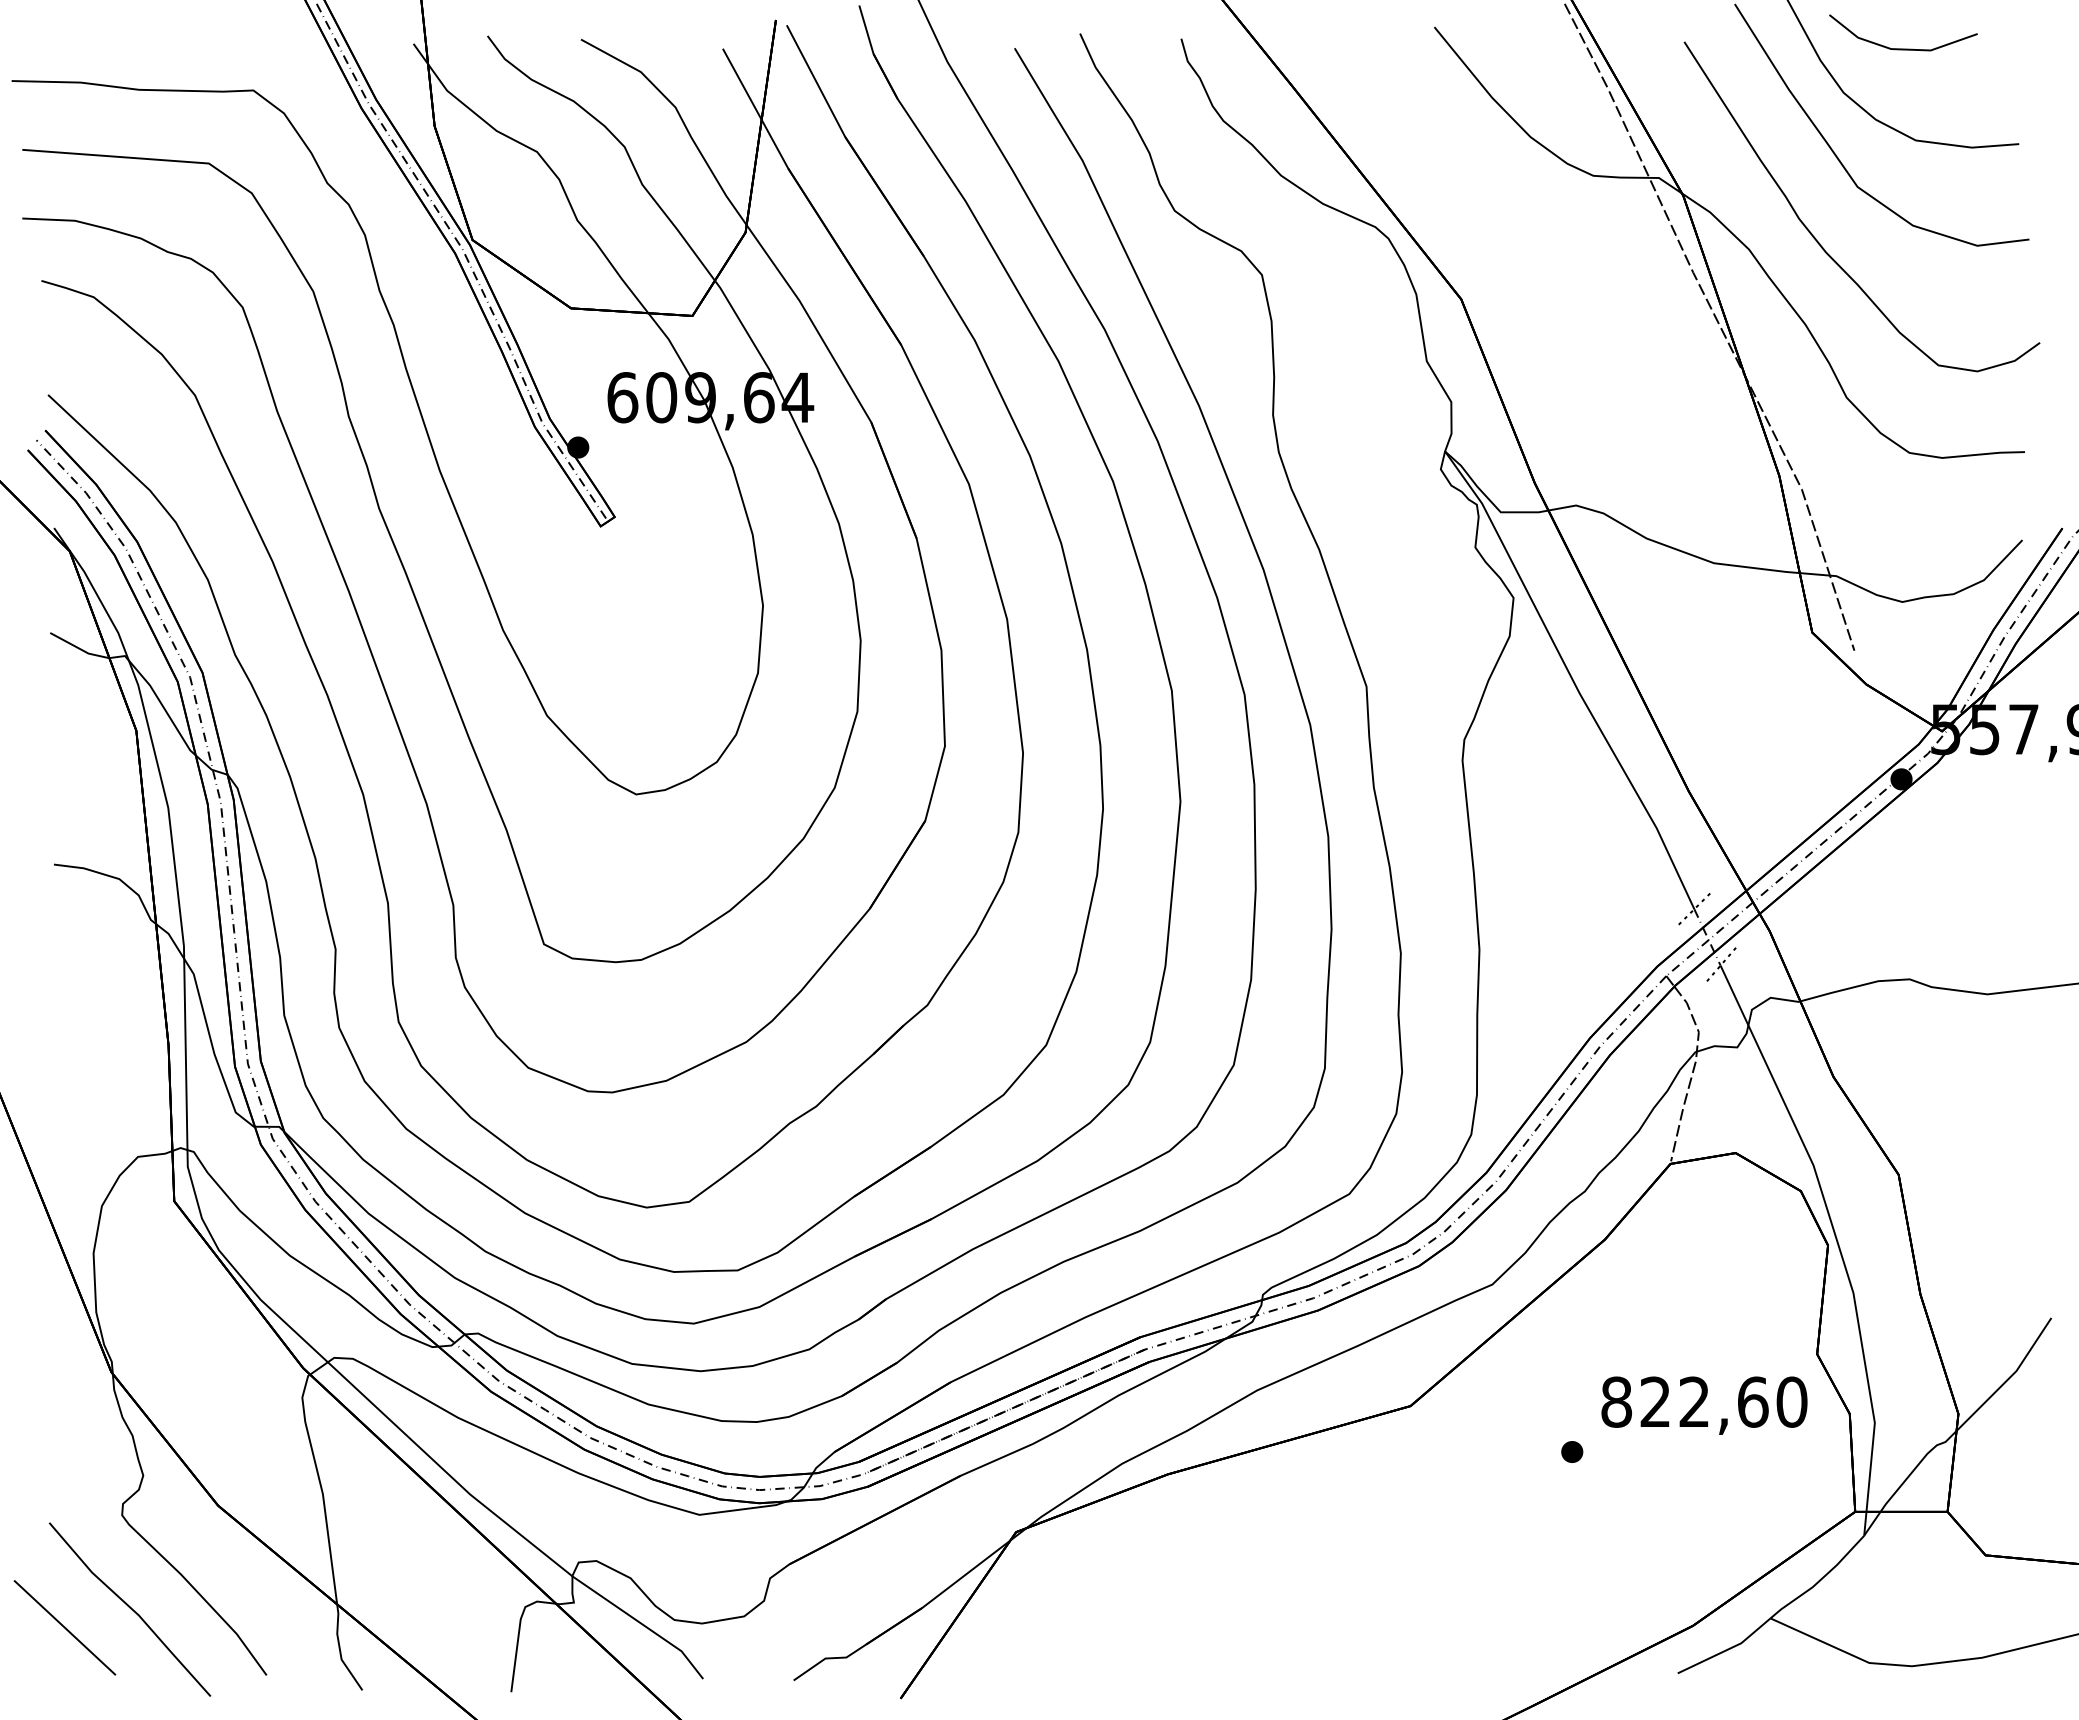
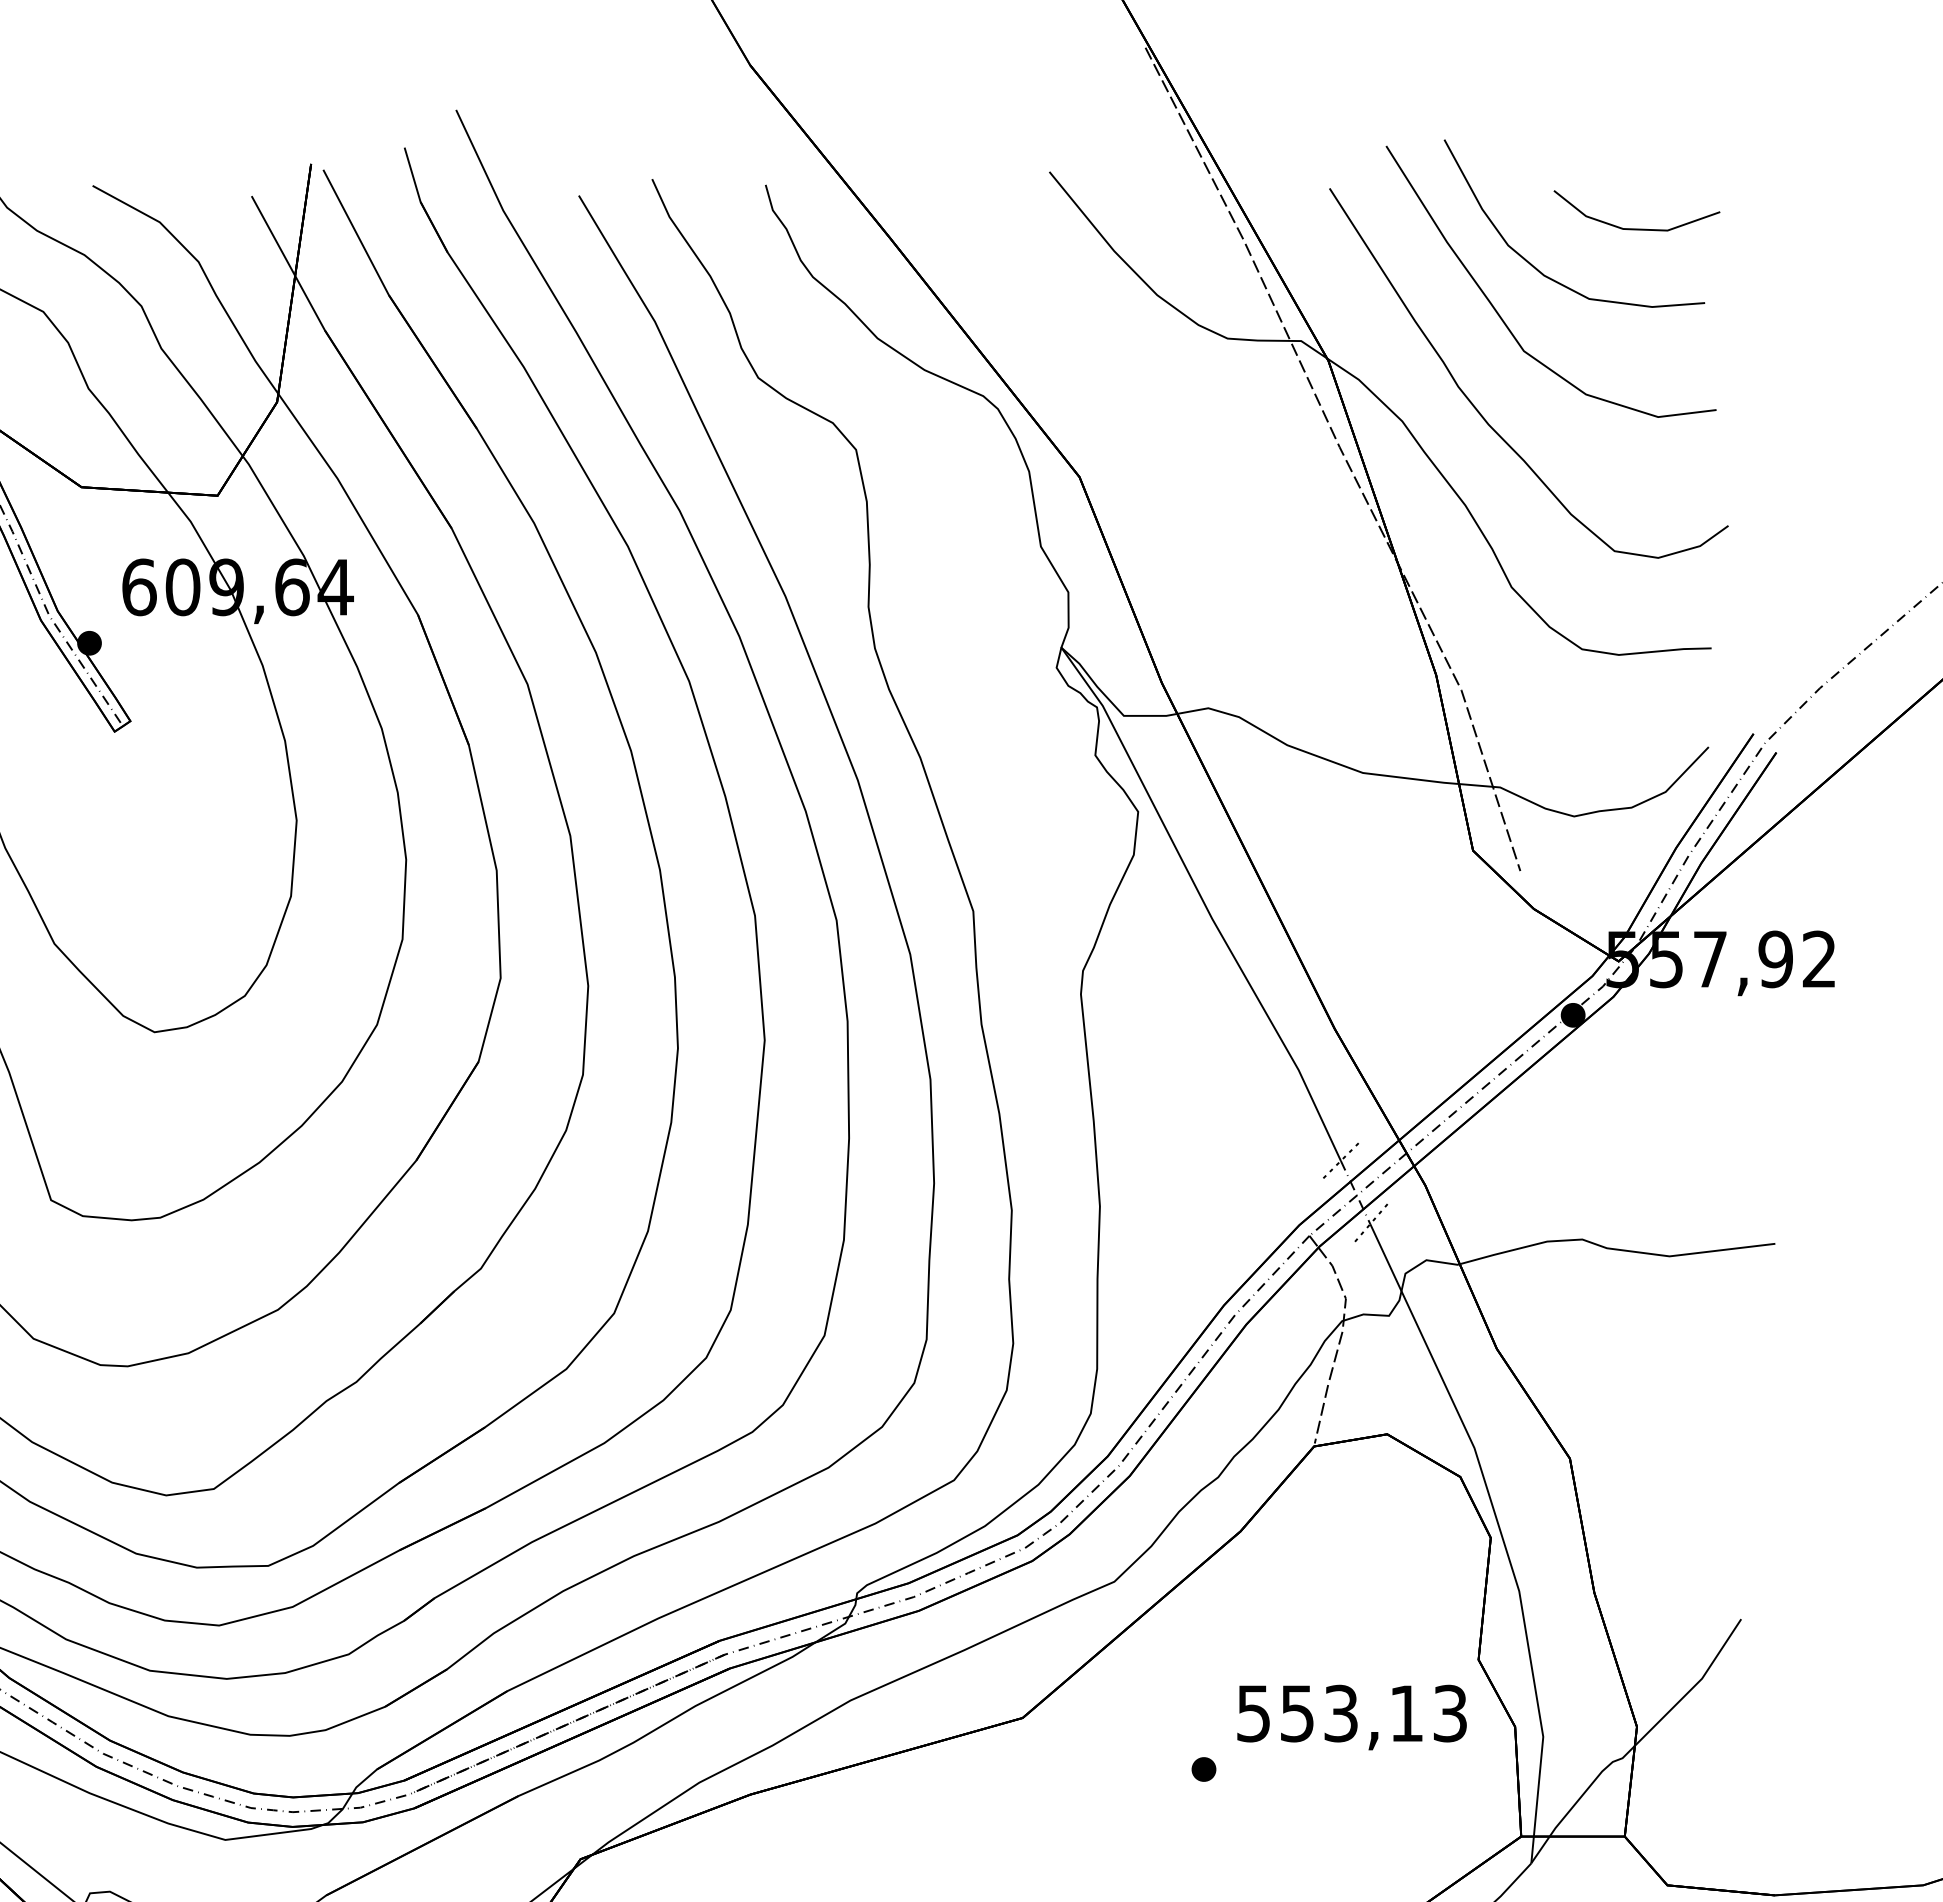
line: (1903, 48) -> (1637, 228), moved
text: (1704, 1401) -> (1352, 1712), 822,60 -> 553,13

